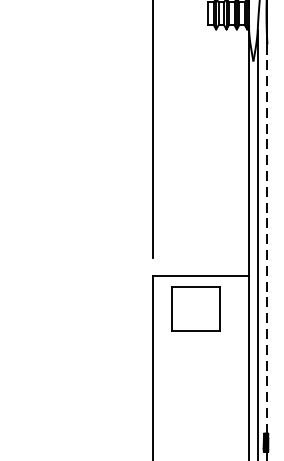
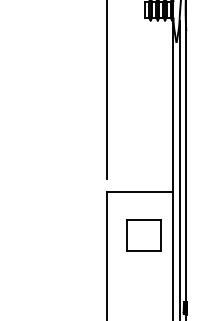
line: (267, 239) -> (186, 166), dashed -> solid
part: (195, 308) -> (143, 235), moved

